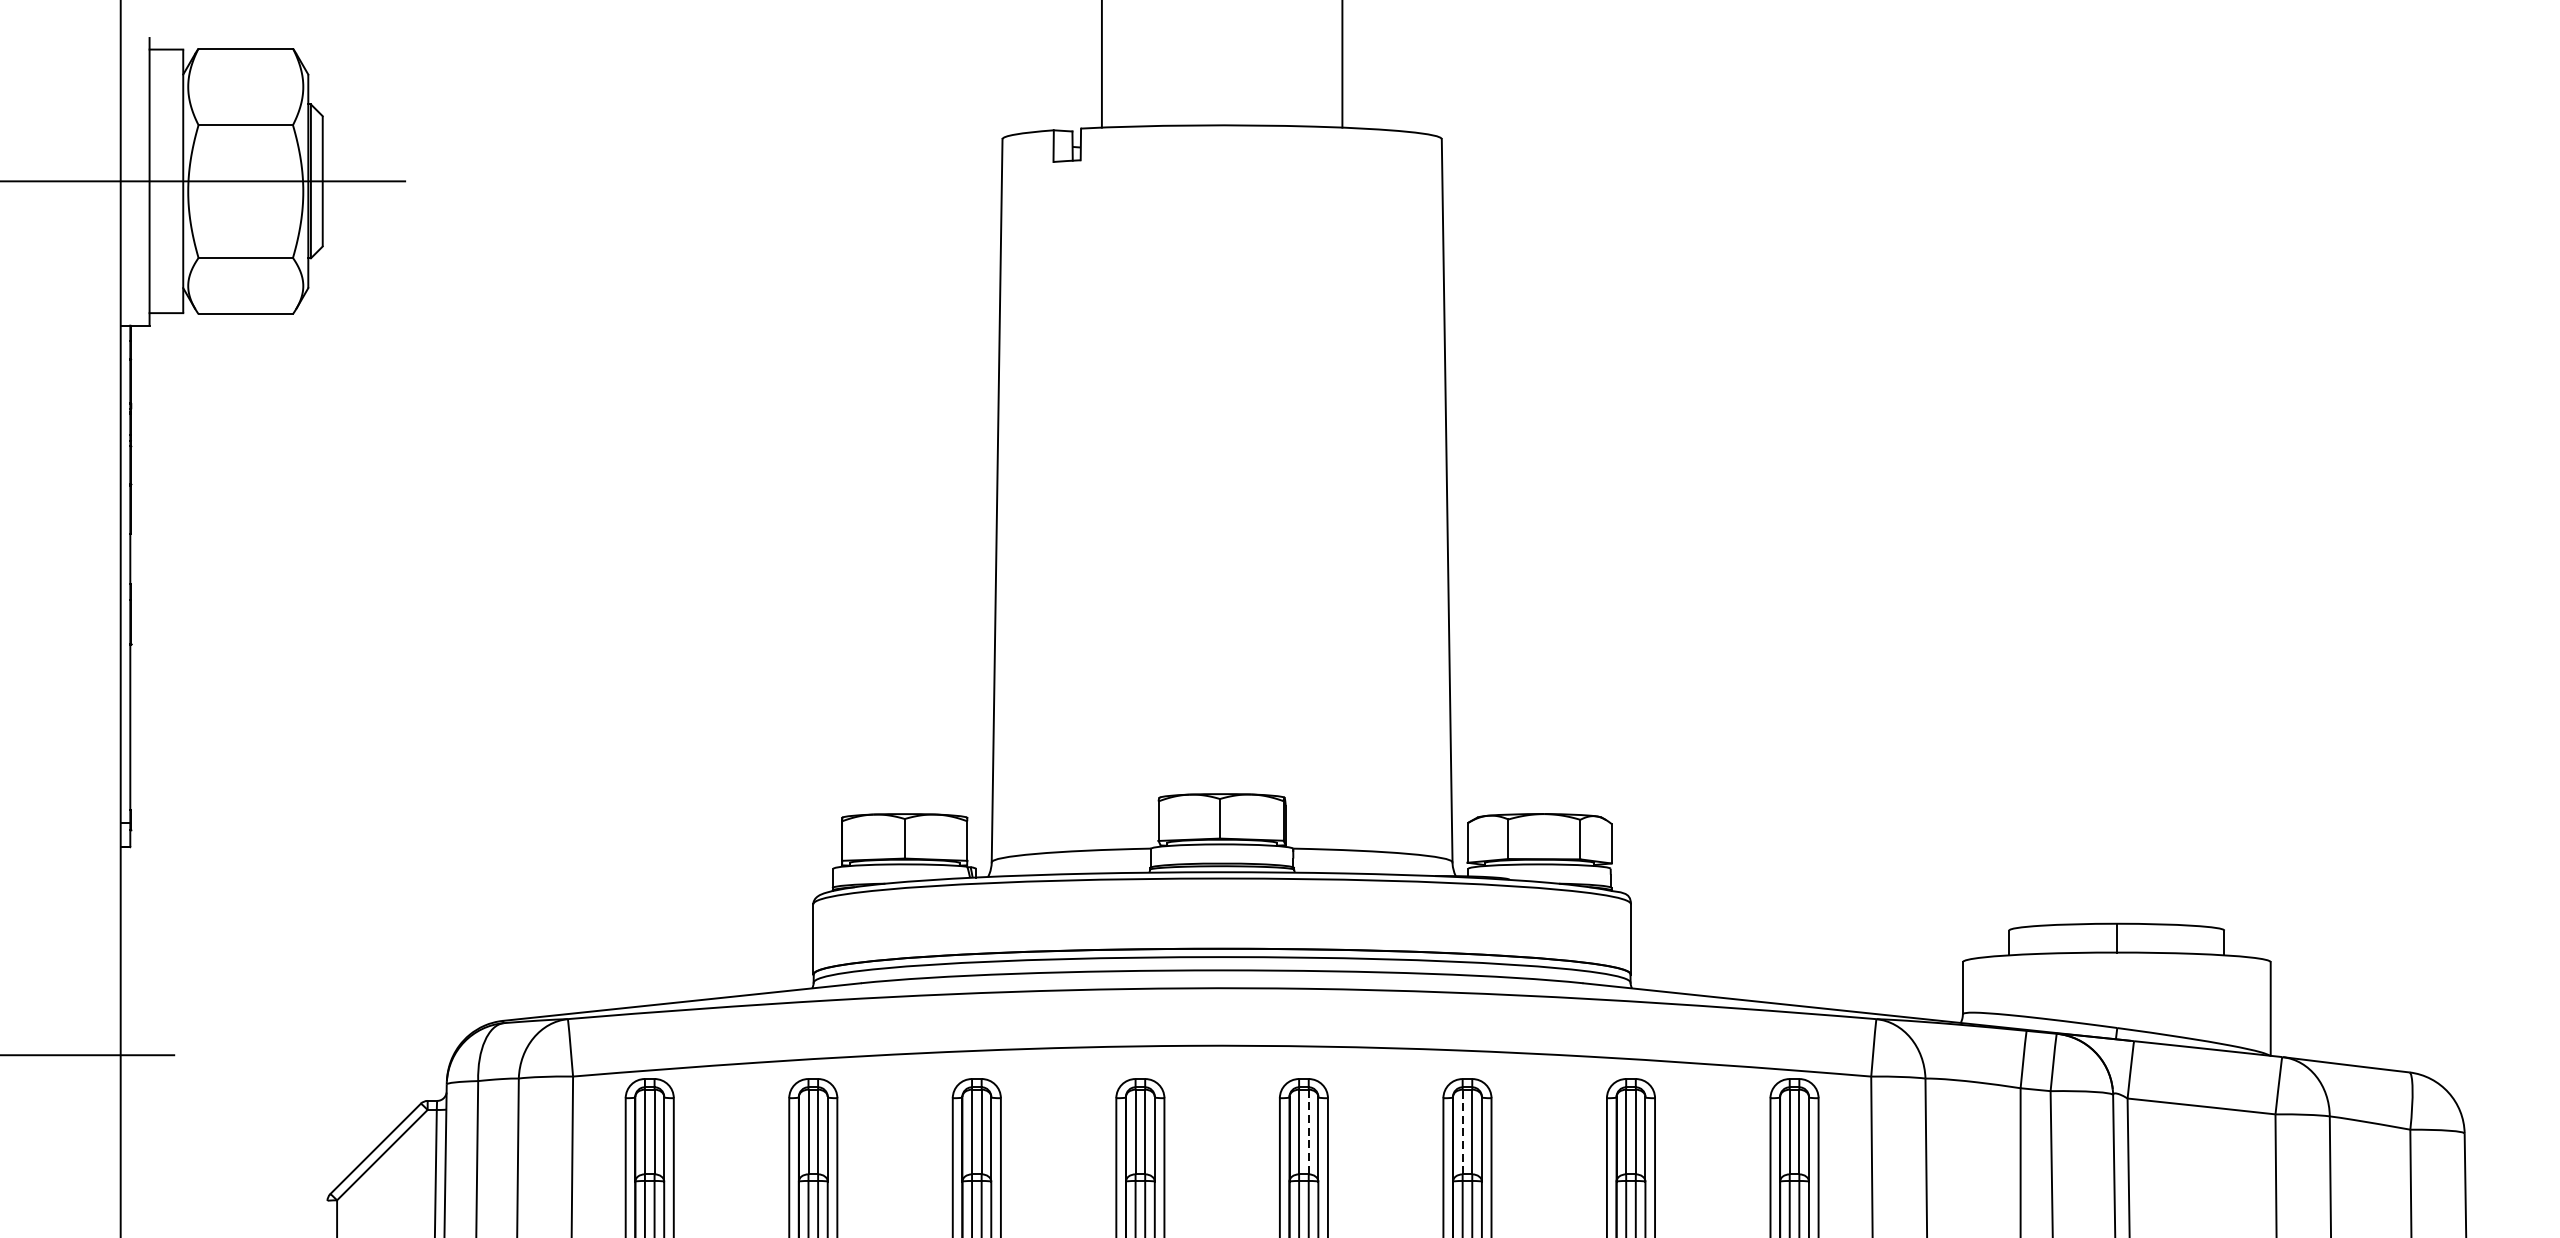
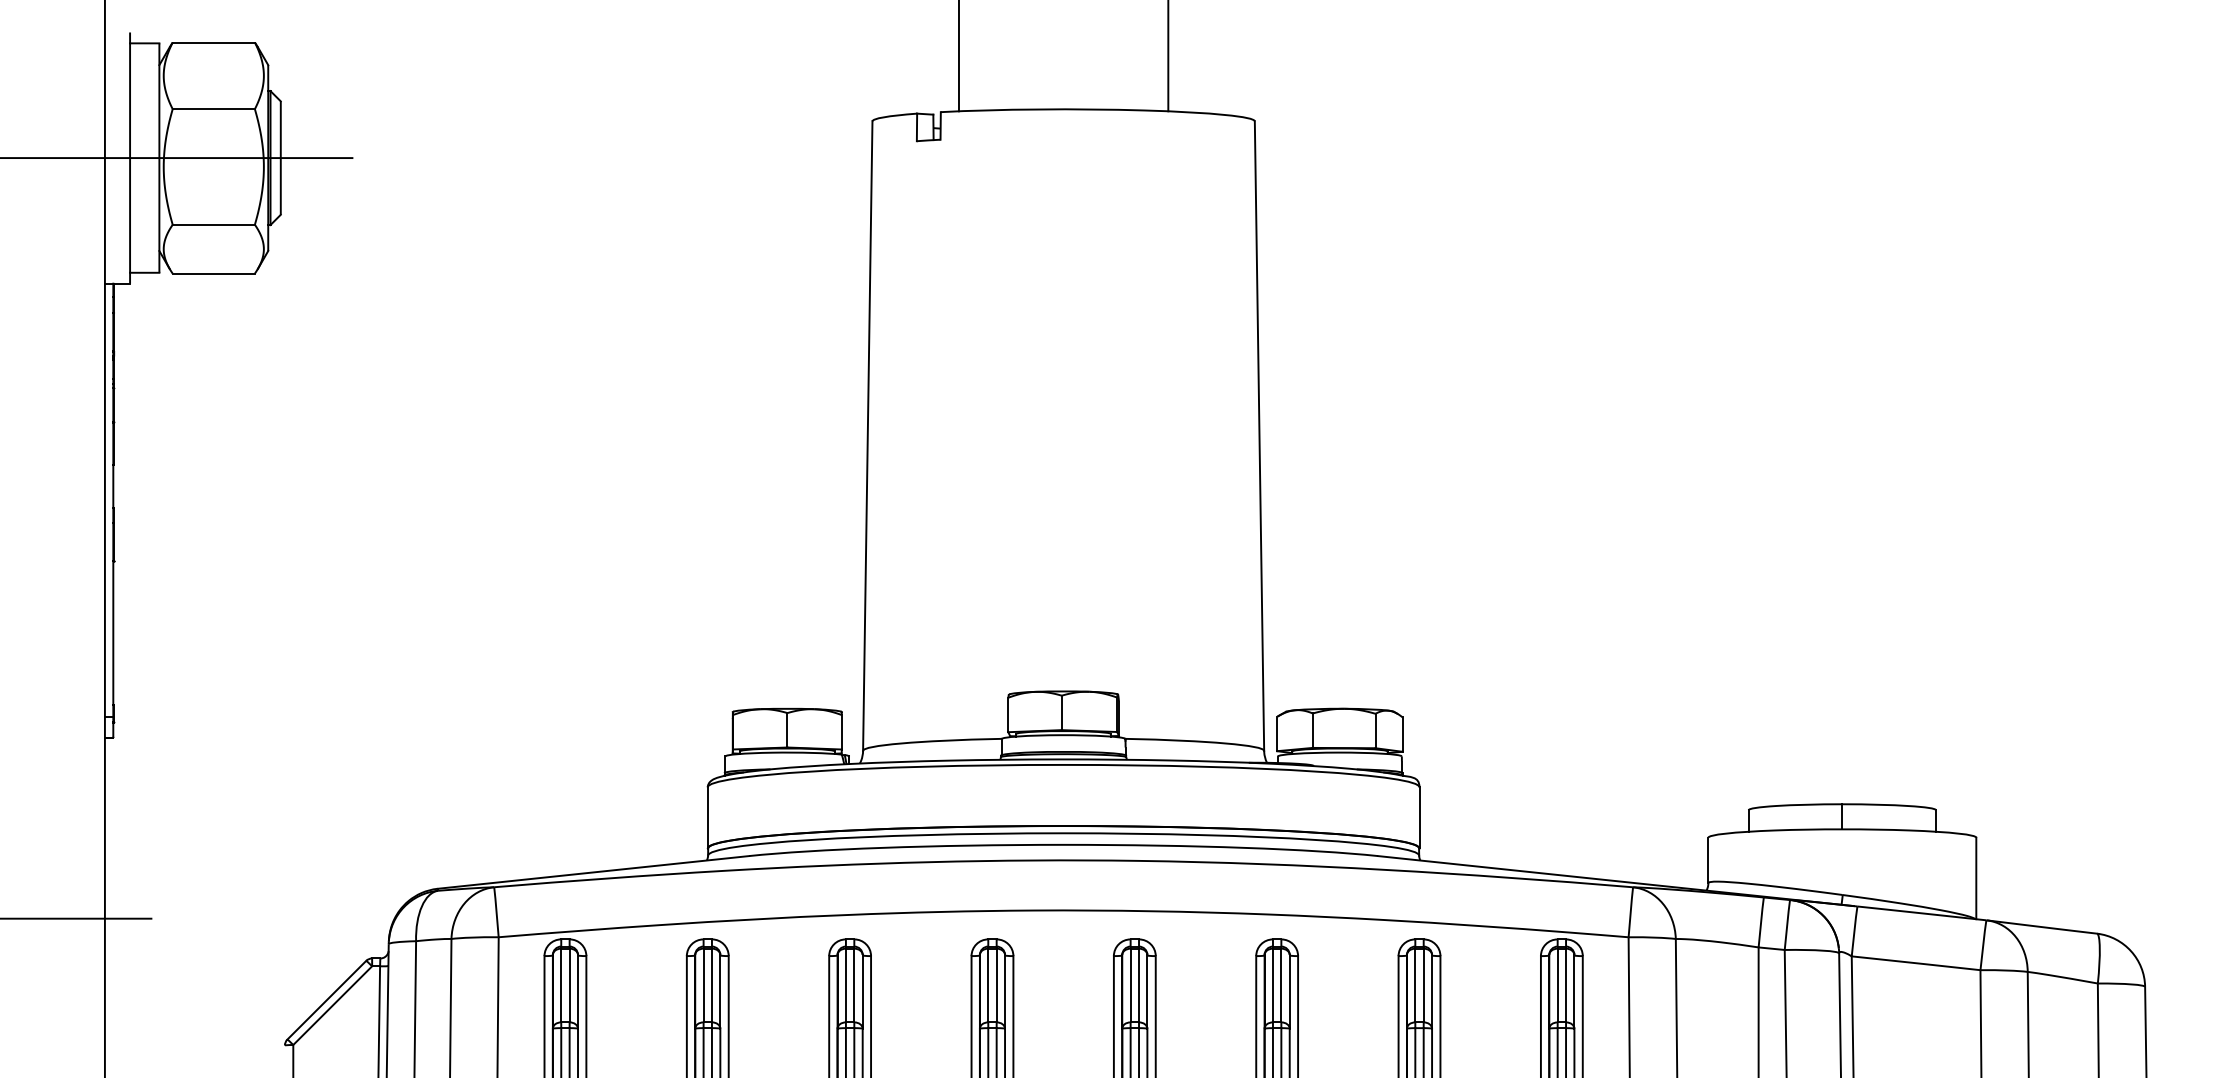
line: (1309, 1131) -> (1139, 985), dashed -> solid
line: (1462, 1131) -> (1272, 985), dashed -> solid

